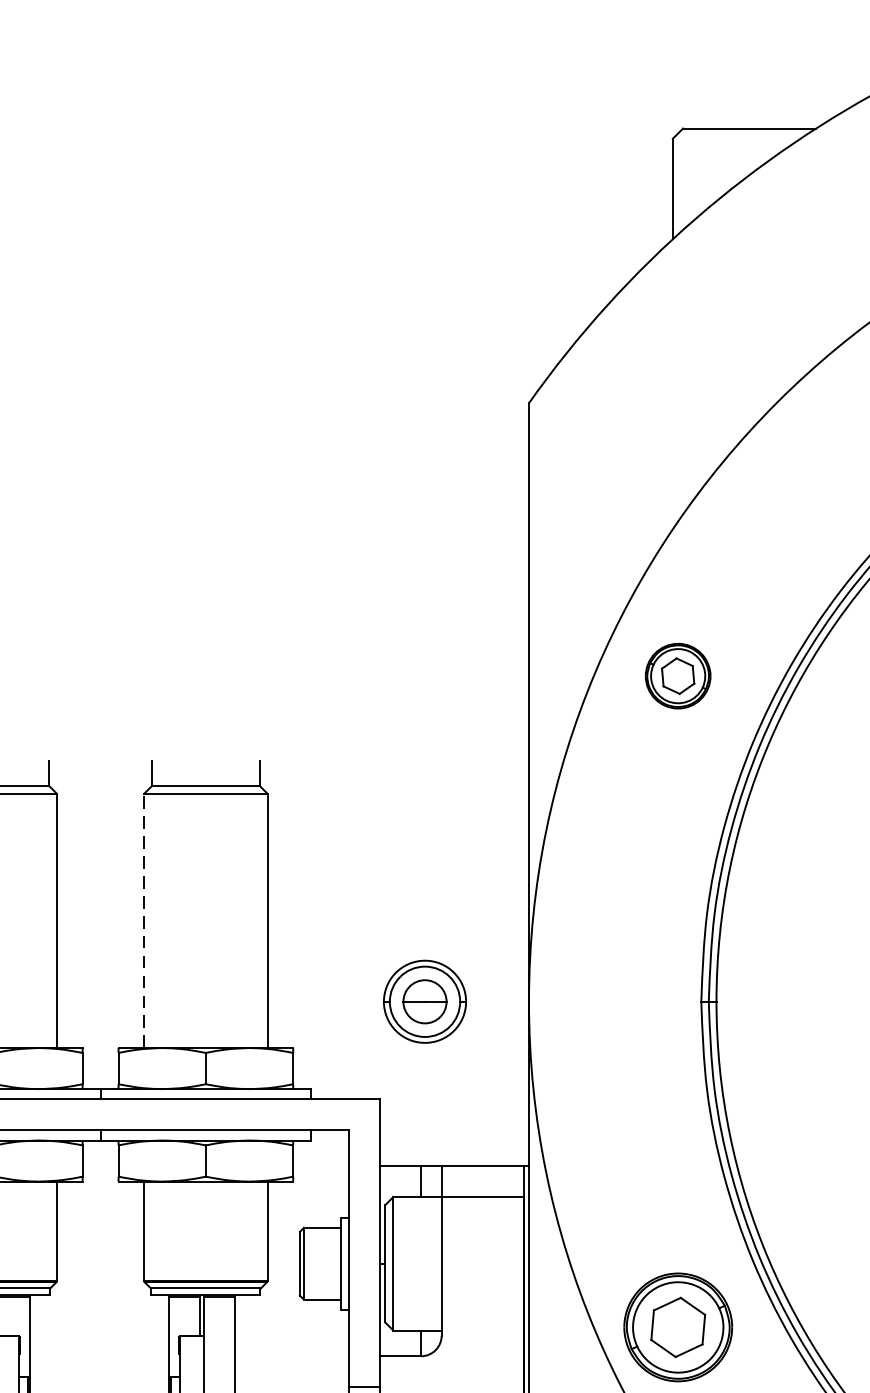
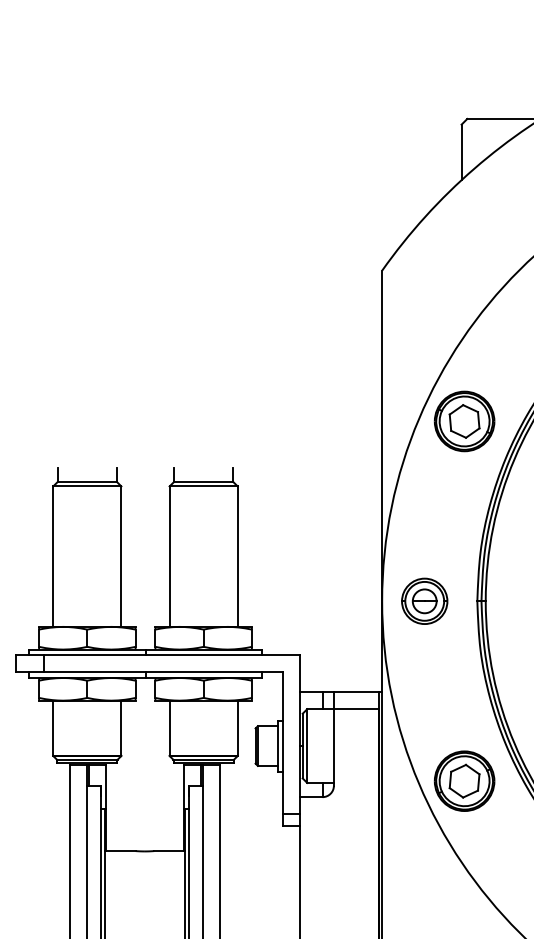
part: (678, 676) -> (464, 421), size x1.67
line: (144, 920) -> (169, 556), dashed -> solid
part: (424, 1000) -> (424, 600), moved

